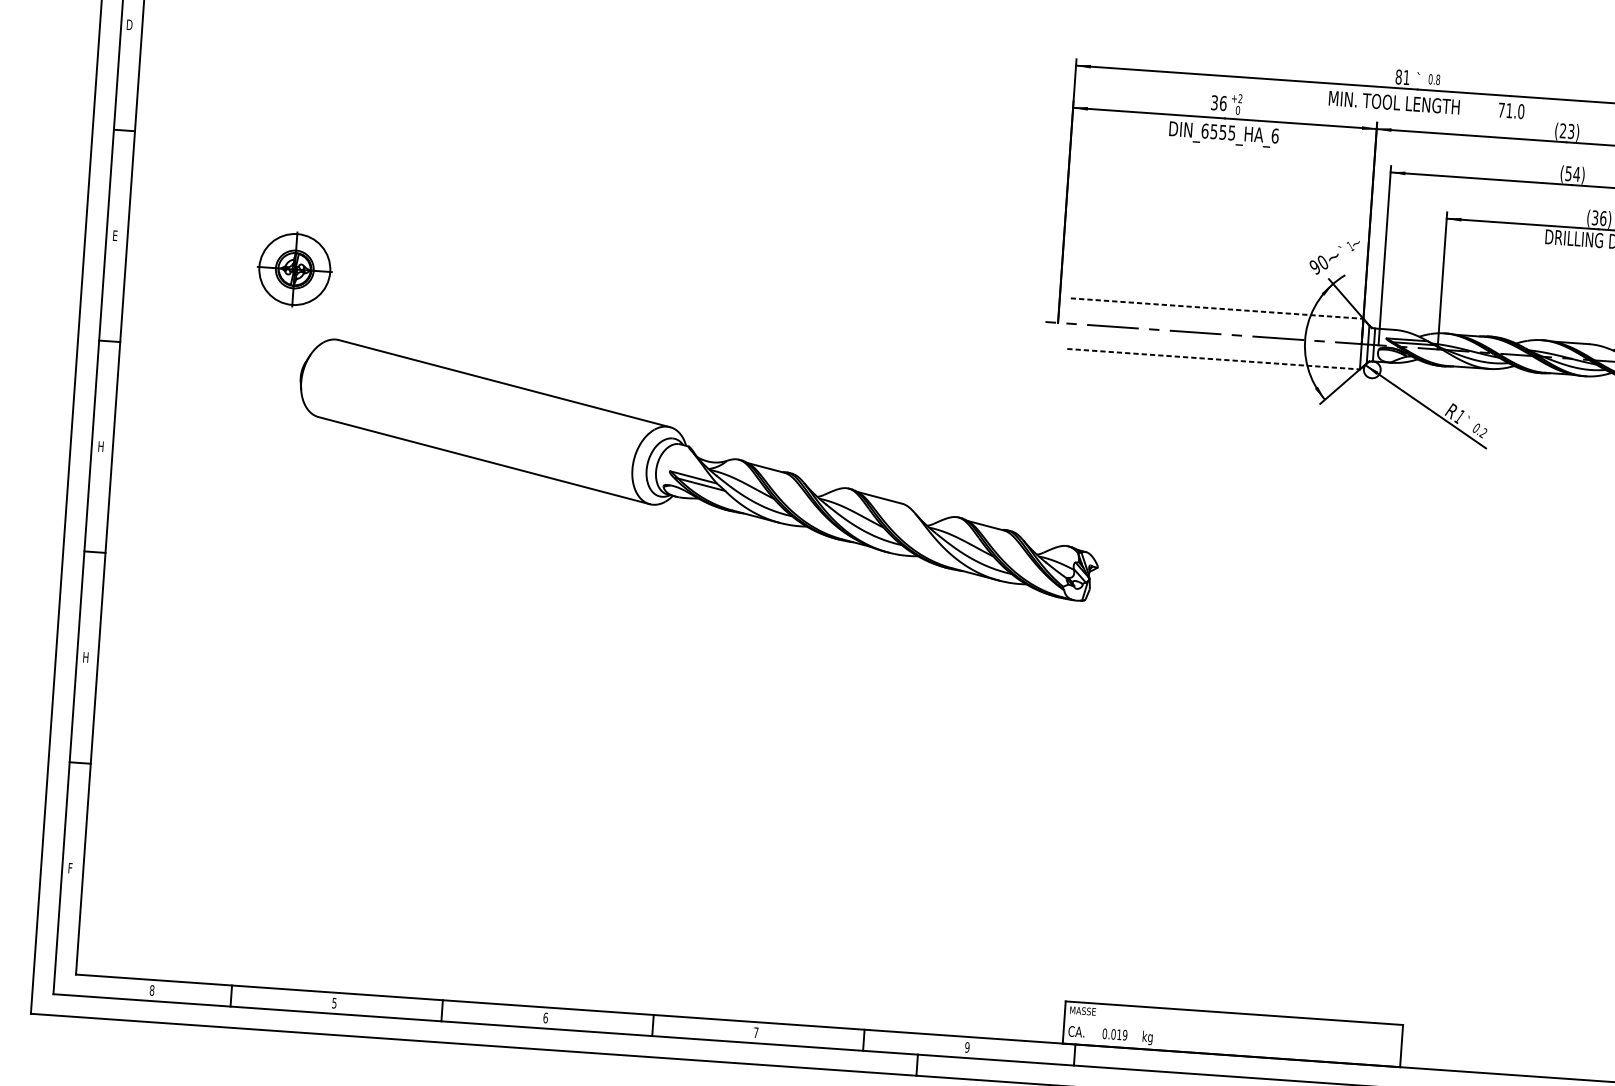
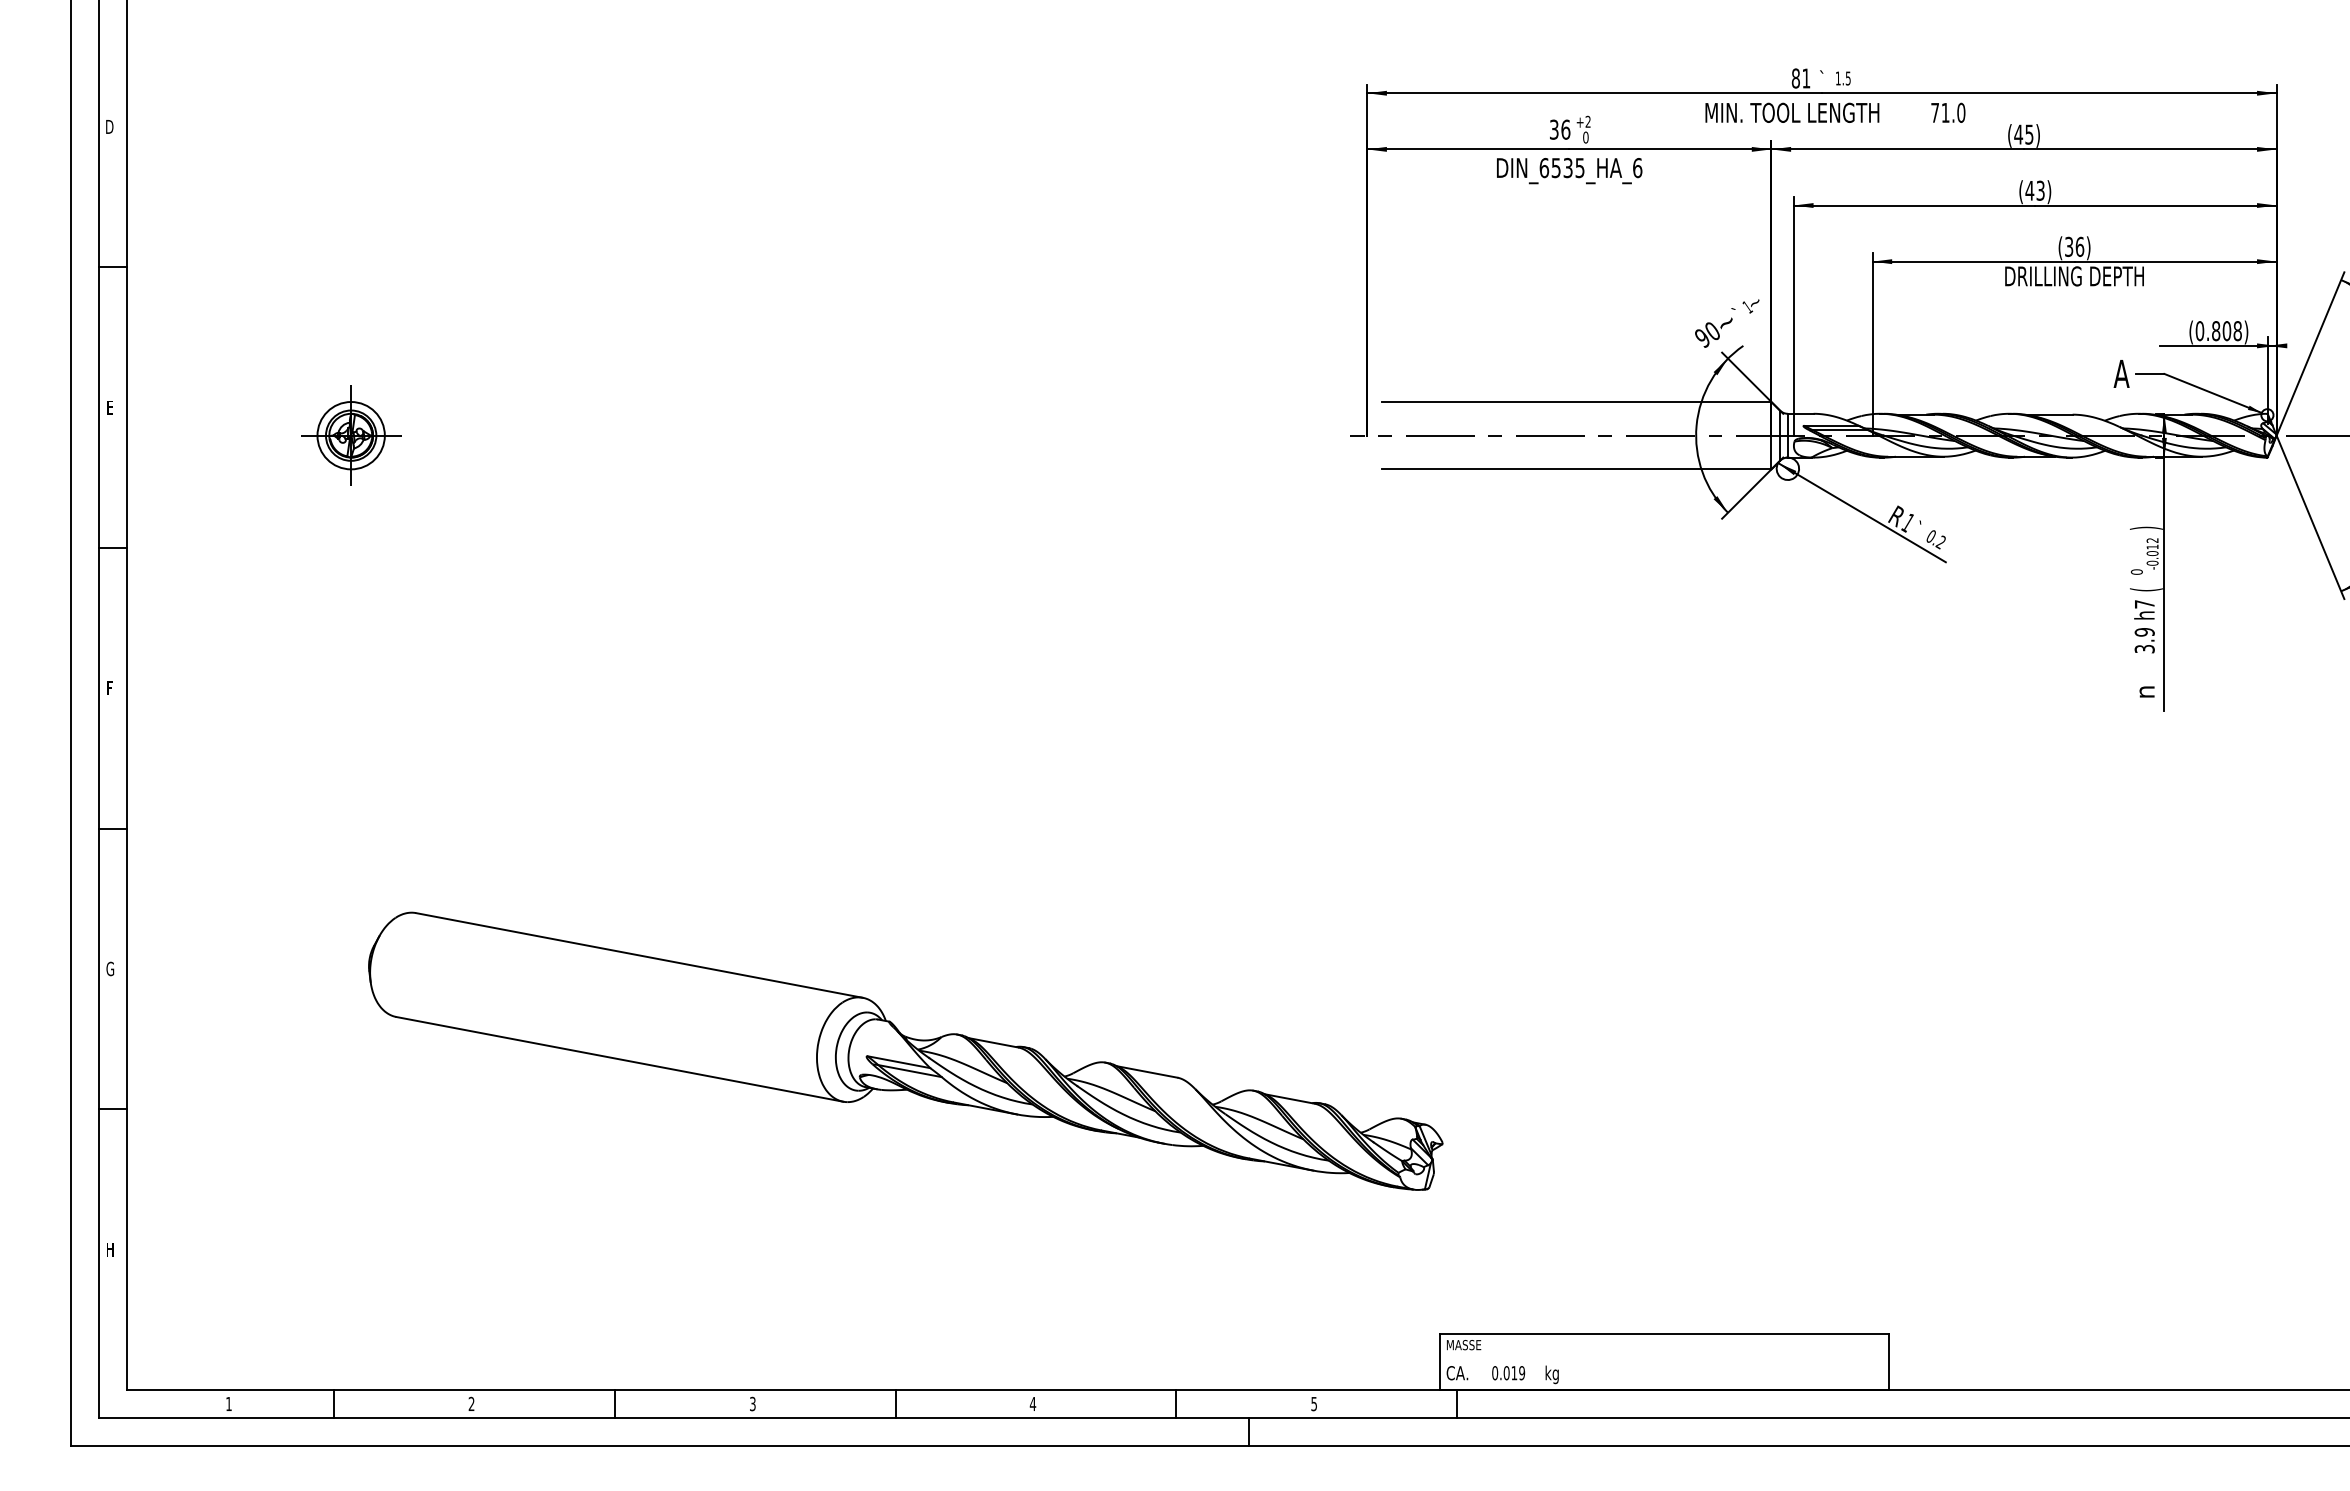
text: (1433, 79) -> (1842, 78), 0.8 -> 1.5
text: (1566, 131) -> (2023, 134), (23) -> (45)
text: (1223, 132) -> (1568, 167), DIN_6555_HA_6 -> DIN_6535_HA_6
text: (1572, 173) -> (2035, 190), (54) -> (43)
circle: (294, 269) -> (350, 435), size x0.71
line: (1216, 308) -> (1576, 402), dashed -> solid
line: (1213, 359) -> (1576, 469), dashed -> solid
text: (101, 446) -> (111, 687), H -> F
part: (699, 469) -> (905, 1050), moved
text: (86, 657) -> (110, 968), H -> G
text: (71, 868) -> (110, 1249), F -> H
text: (151, 990) -> (228, 1403), 8 -> 1
text: (334, 1002) -> (471, 1403), 5 -> 2
text: (545, 1017) -> (752, 1403), 6 -> 3
text: (755, 1032) -> (1032, 1403), 7 -> 4
text: (967, 1047) -> (1314, 1403), 9 -> 5

